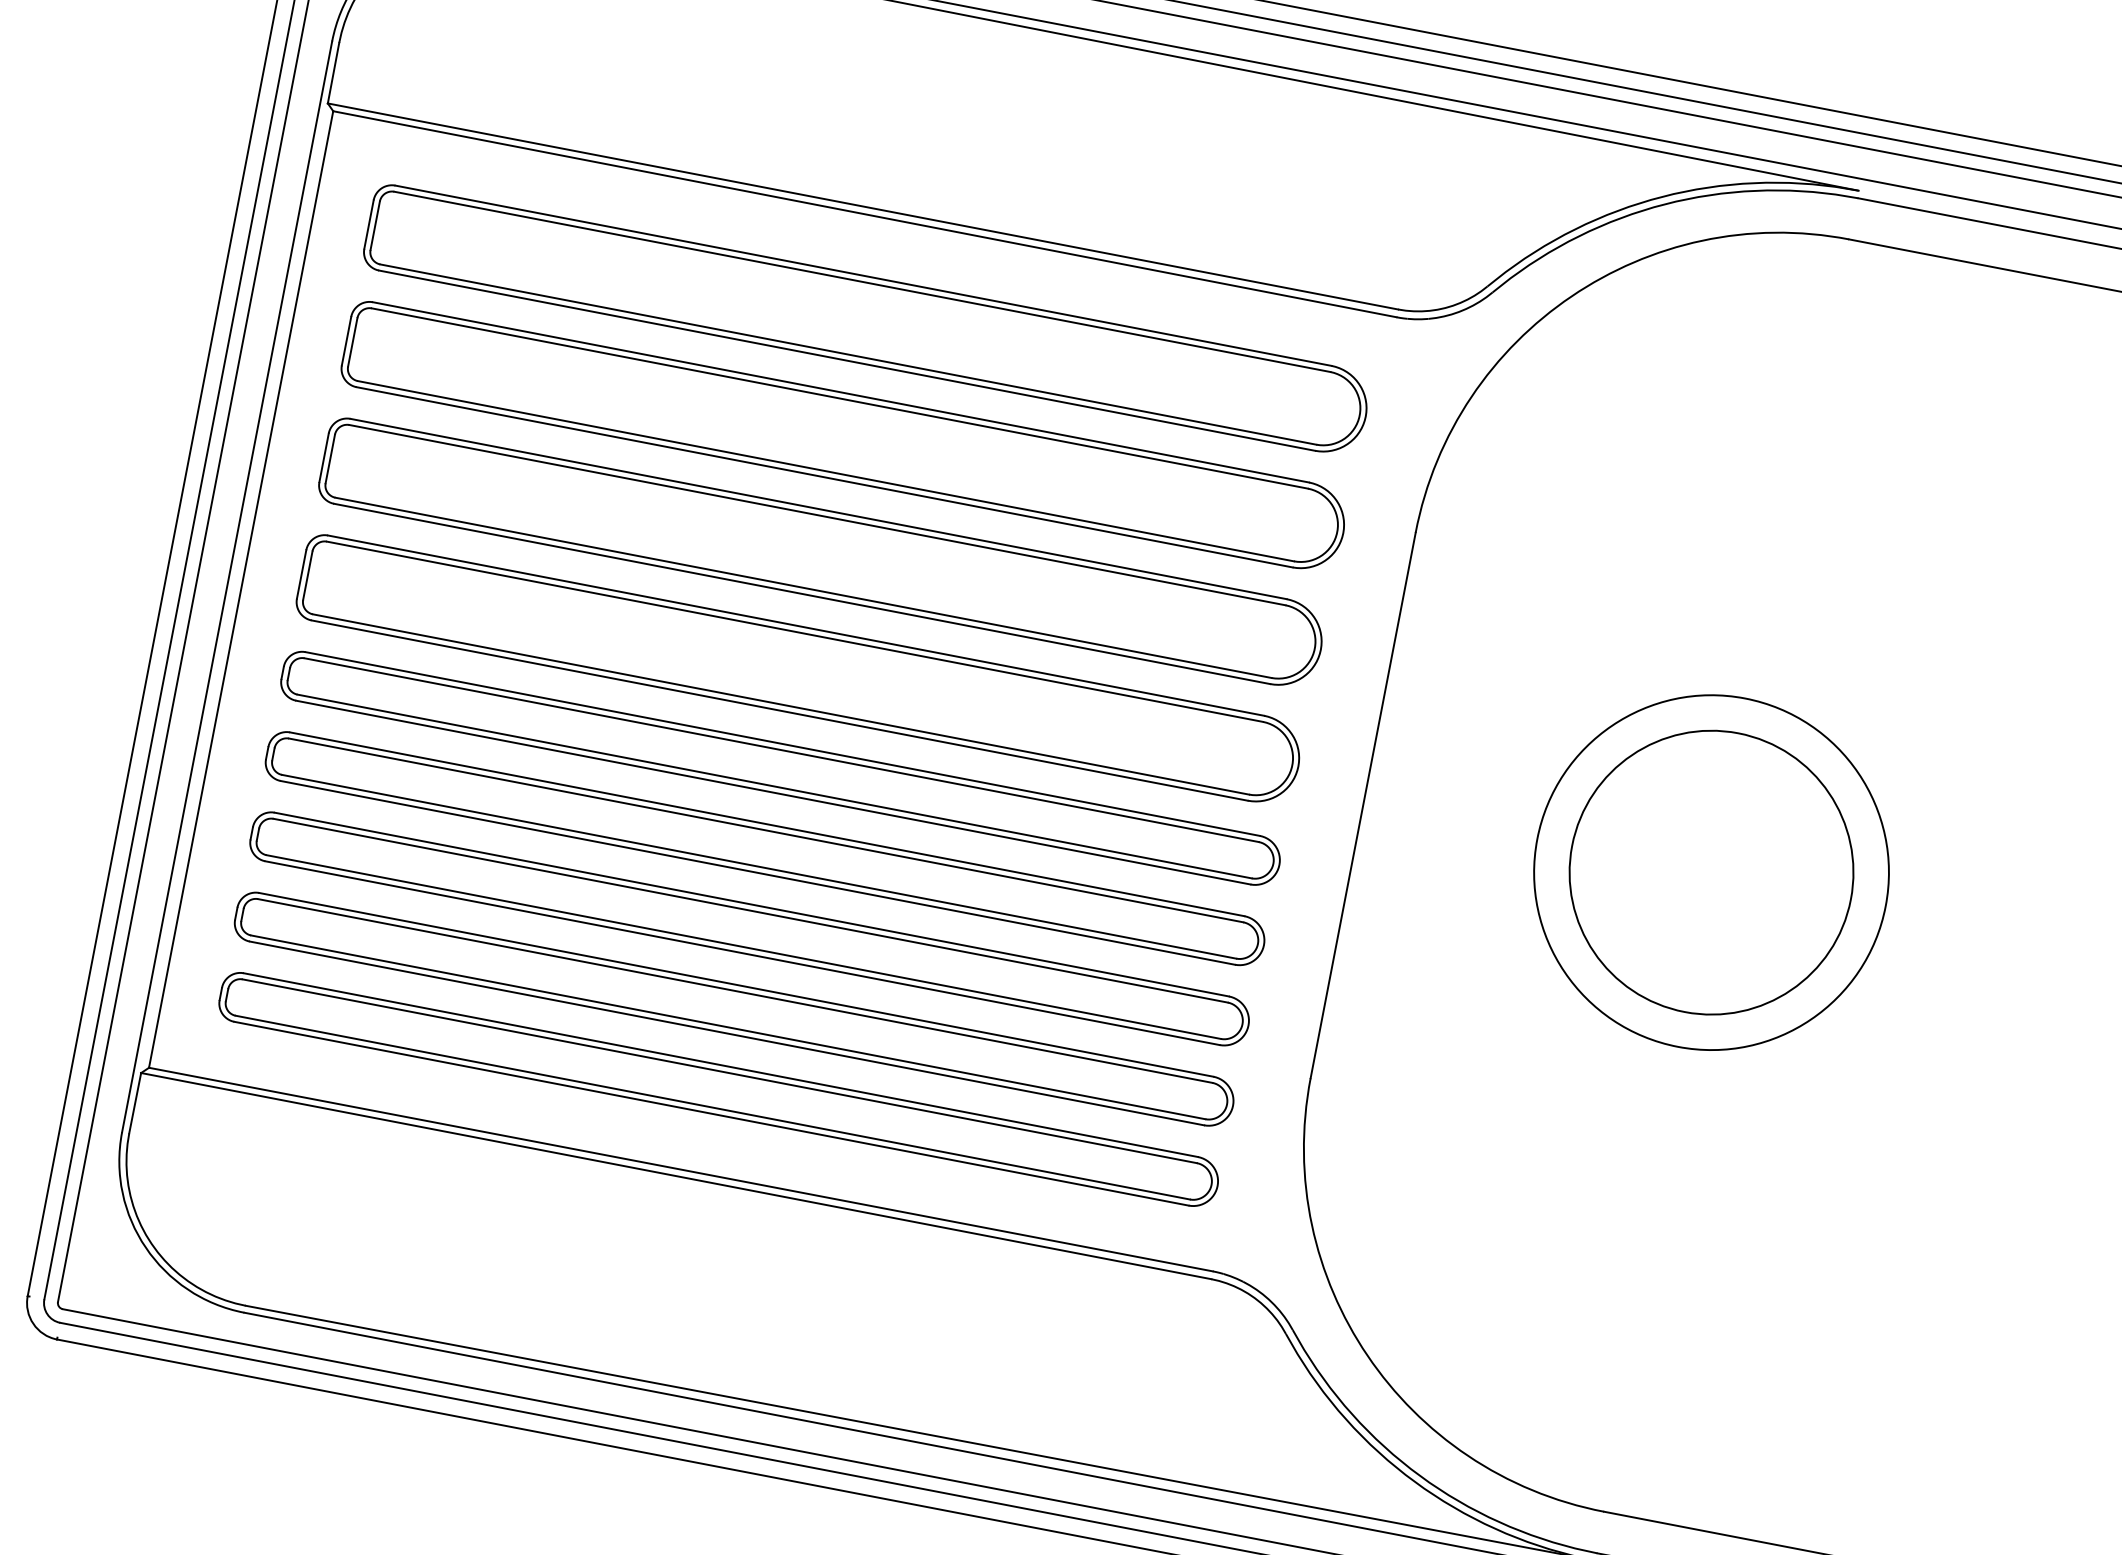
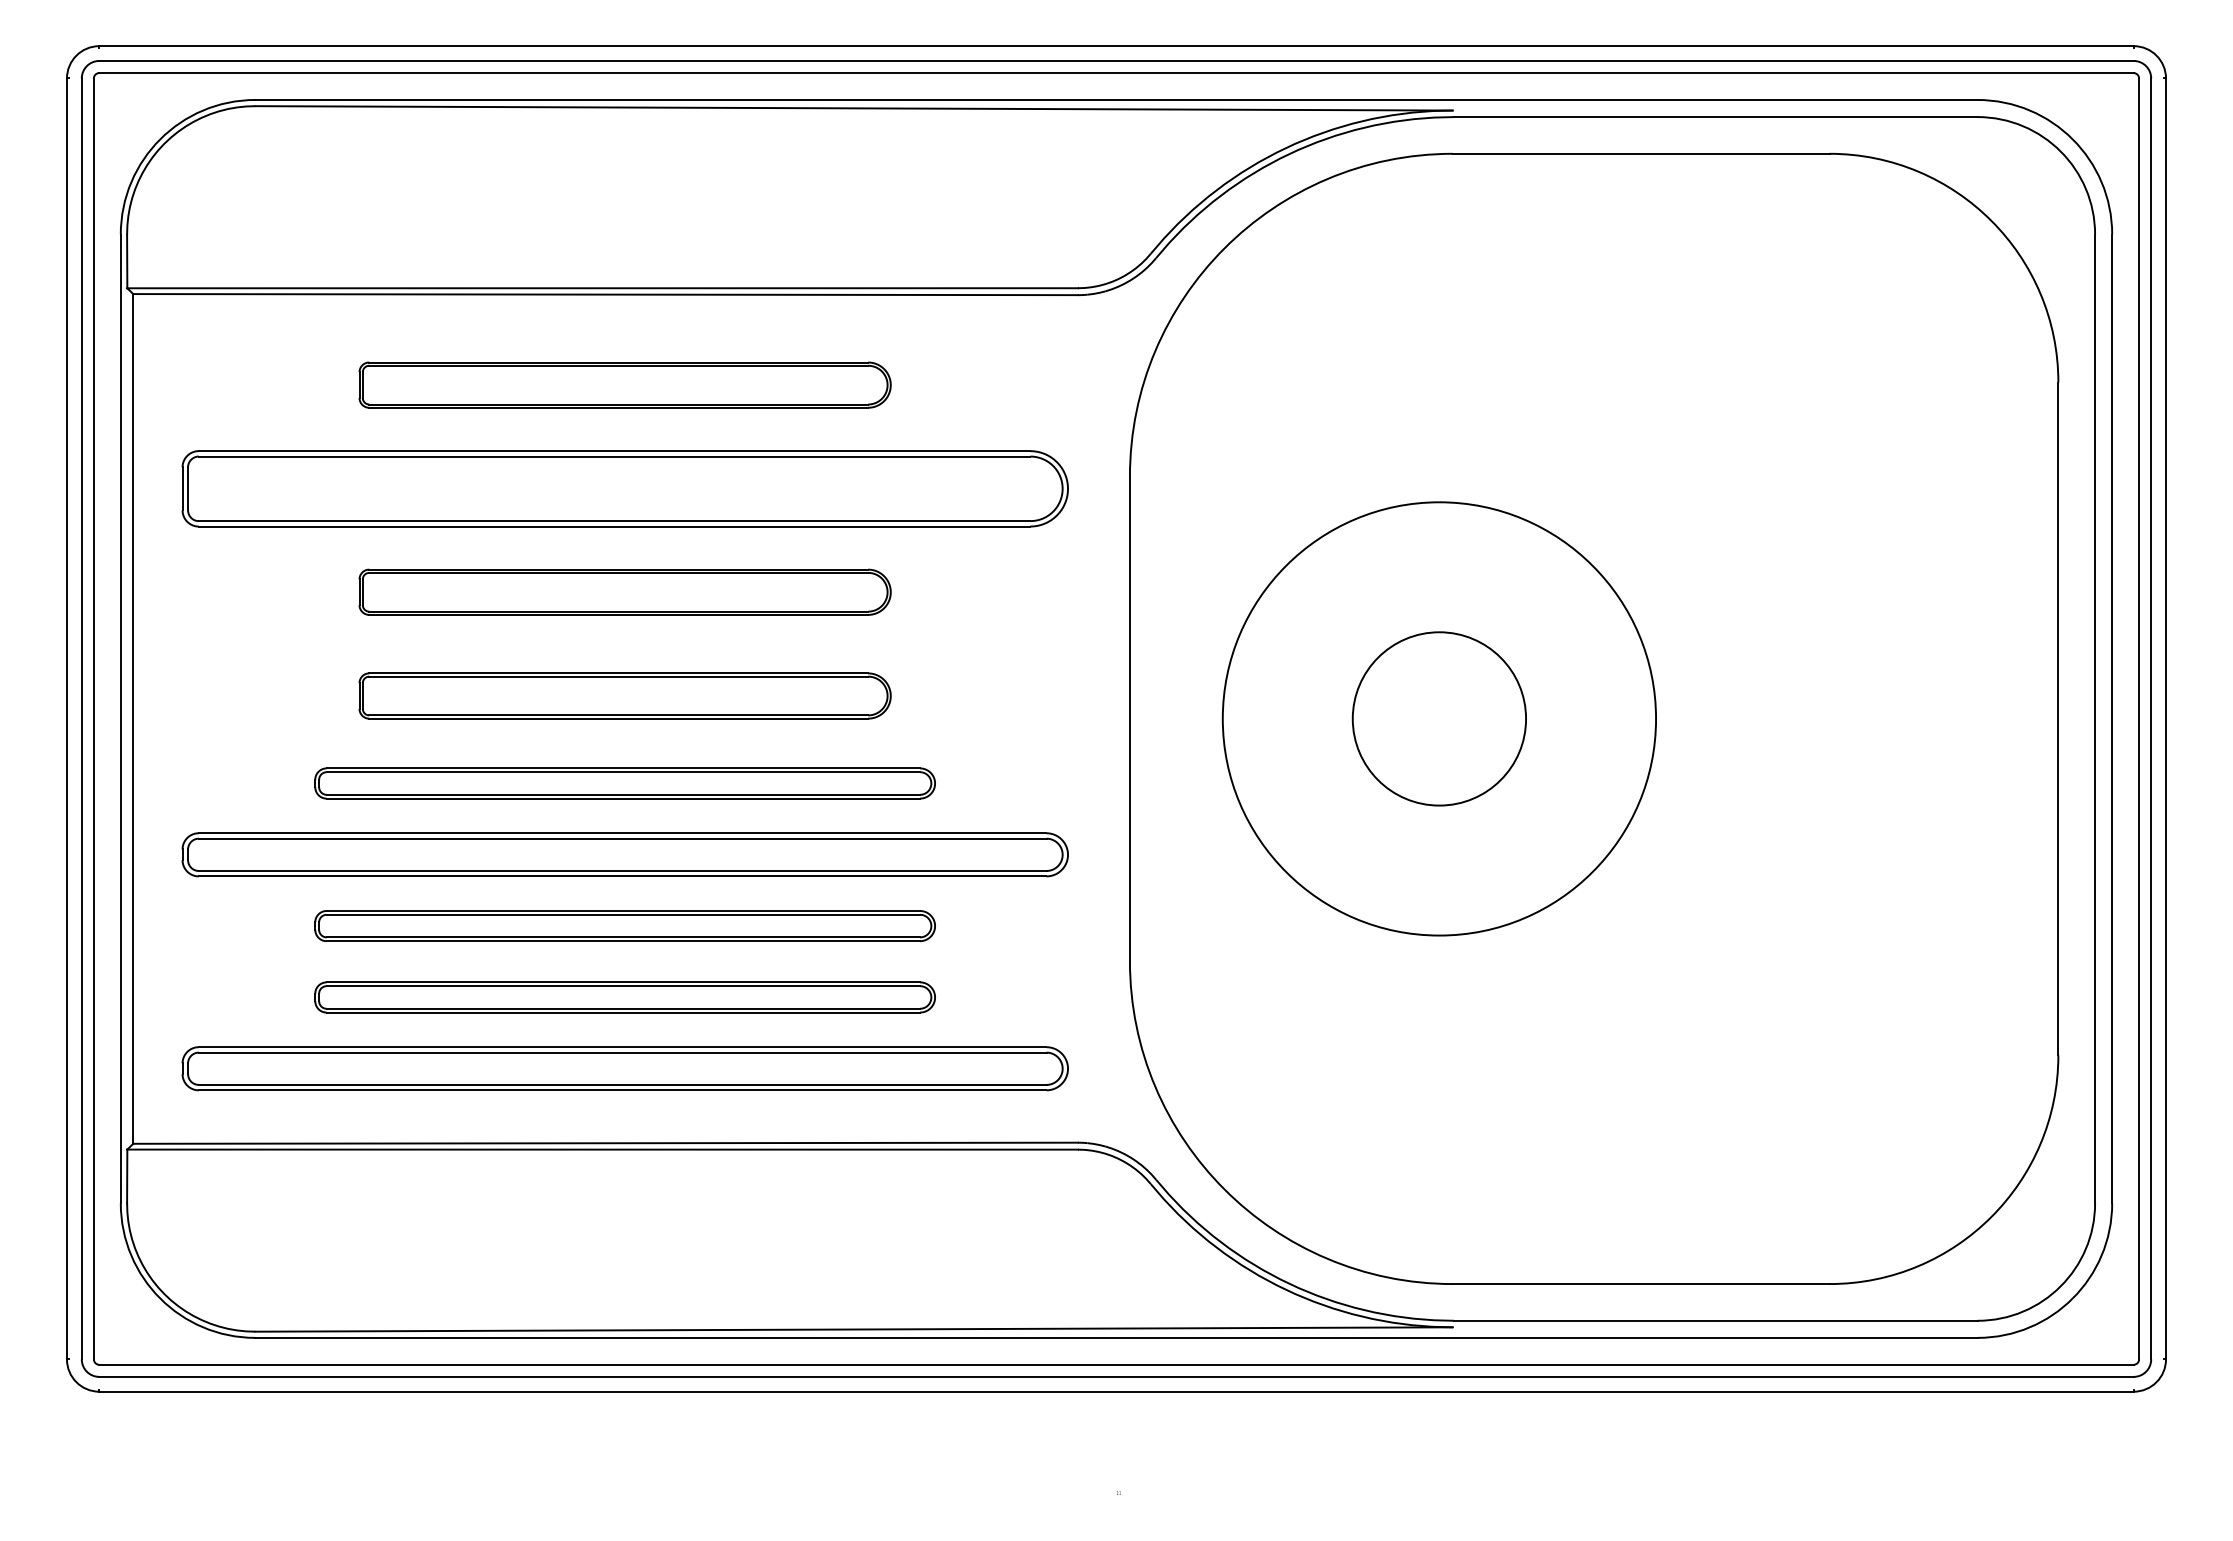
part: (866, 319) -> (624, 384), size x0.6
part: (821, 552) -> (624, 591), size x0.6
part: (799, 669) -> (624, 695), size x0.6
part: (780, 768) -> (624, 783), size x0.7
circle: (1711, 872) -> (1439, 718), size x0.7
circle: (1711, 872) -> (1439, 718), size x1.4
part: (749, 928) -> (624, 925), size x0.7
part: (733, 1009) -> (624, 997), size x0.7

